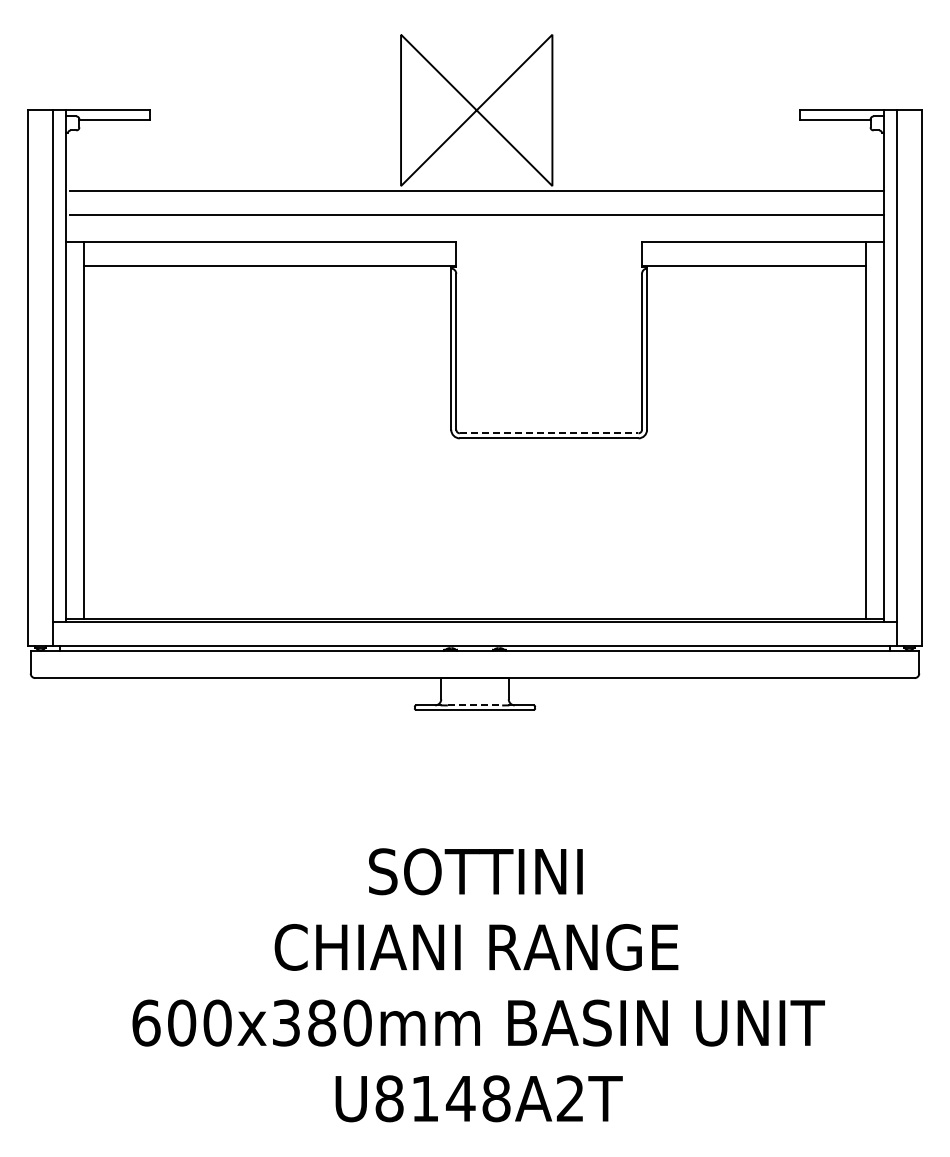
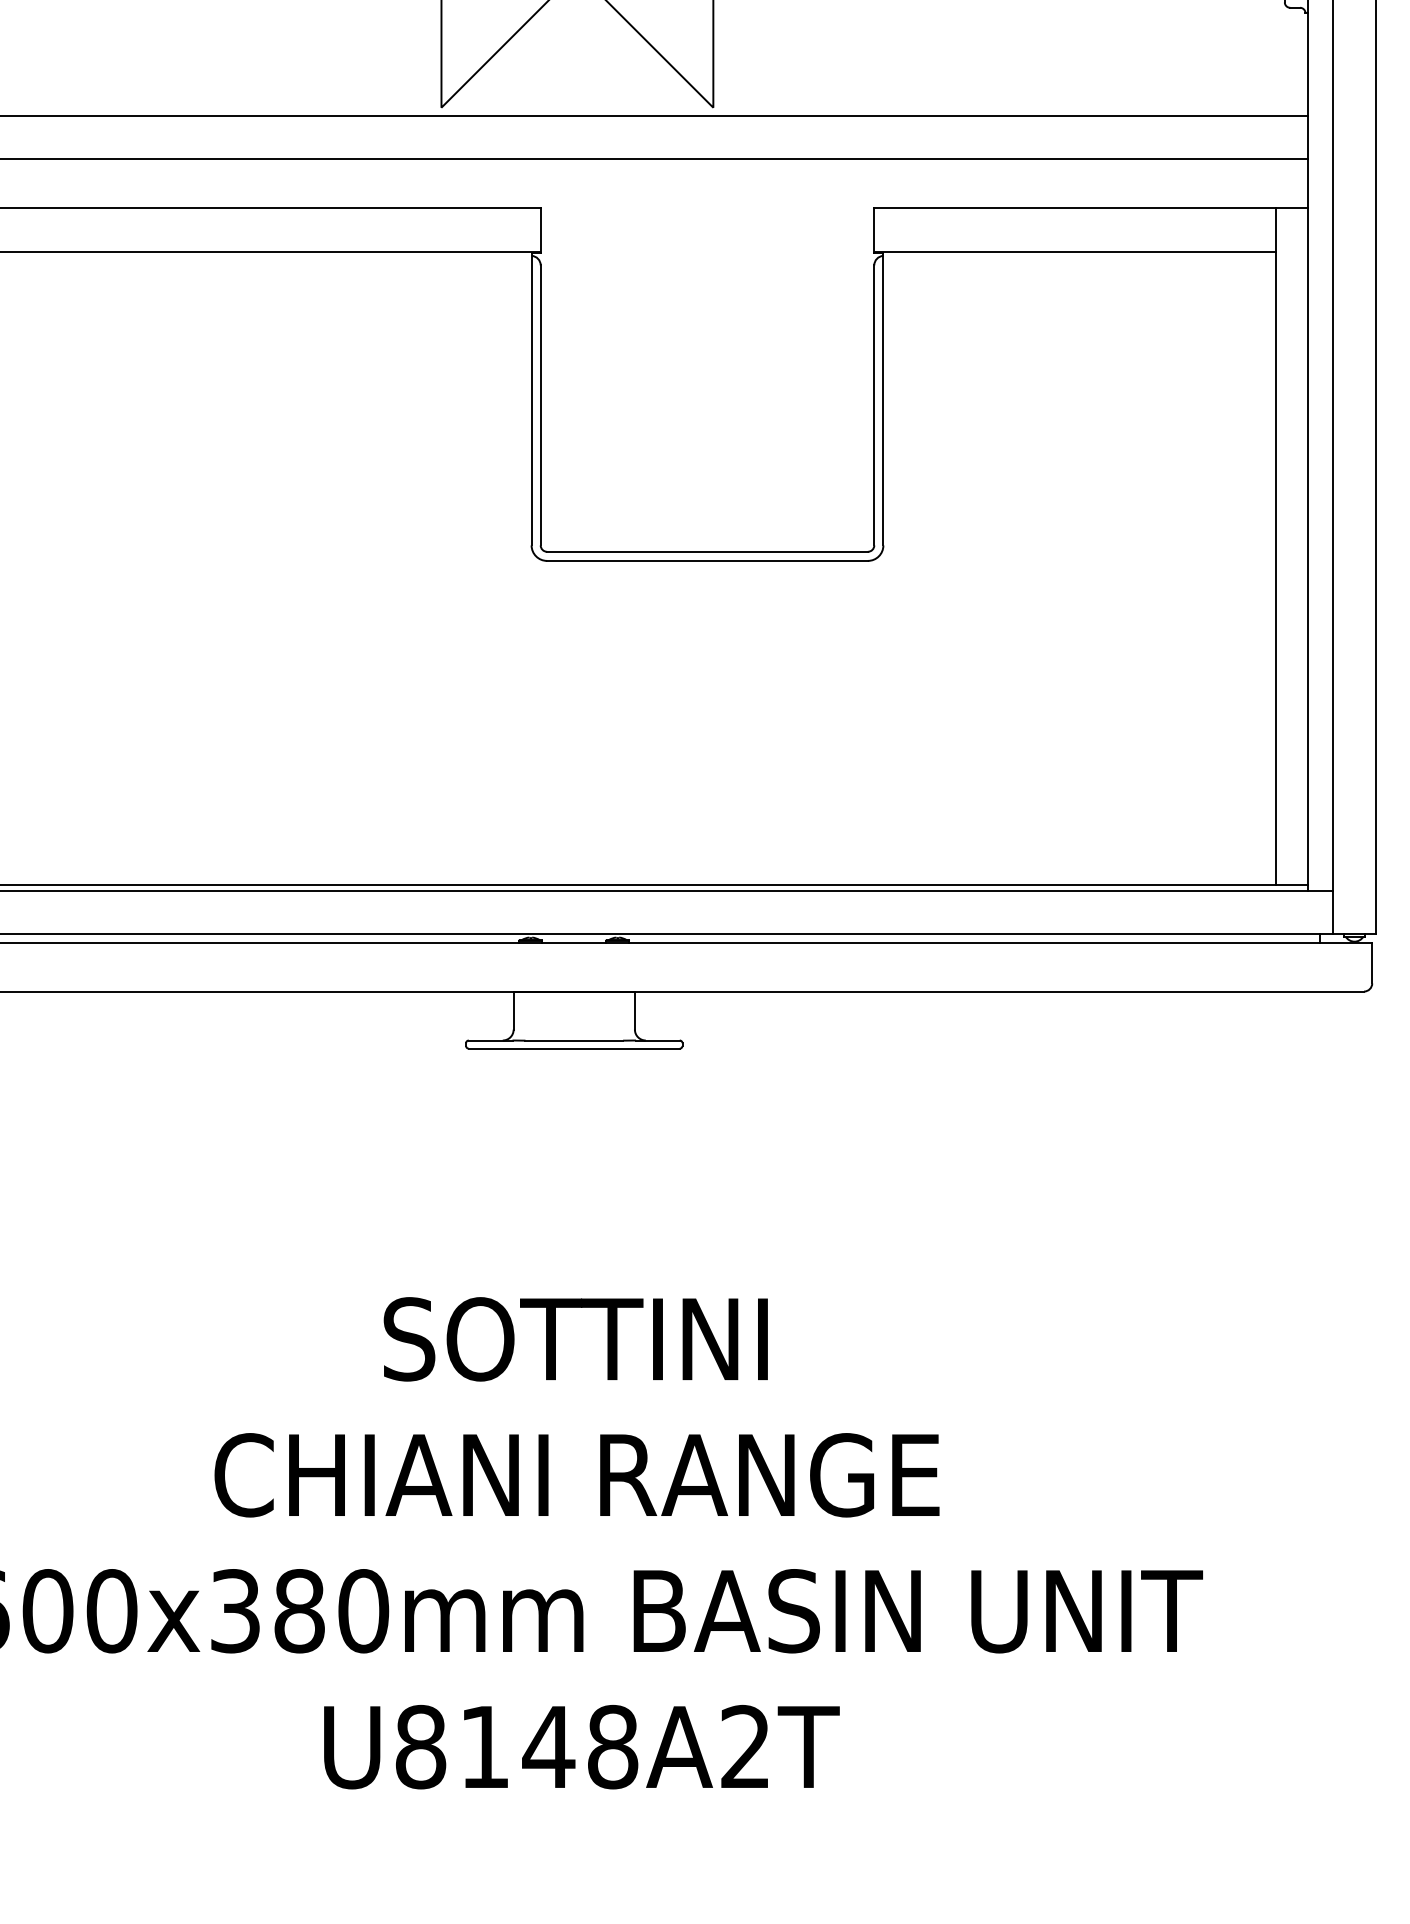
line: (549, 433) -> (708, 552), dashed -> solid
line: (475, 705) -> (575, 1040), dashed -> solid

